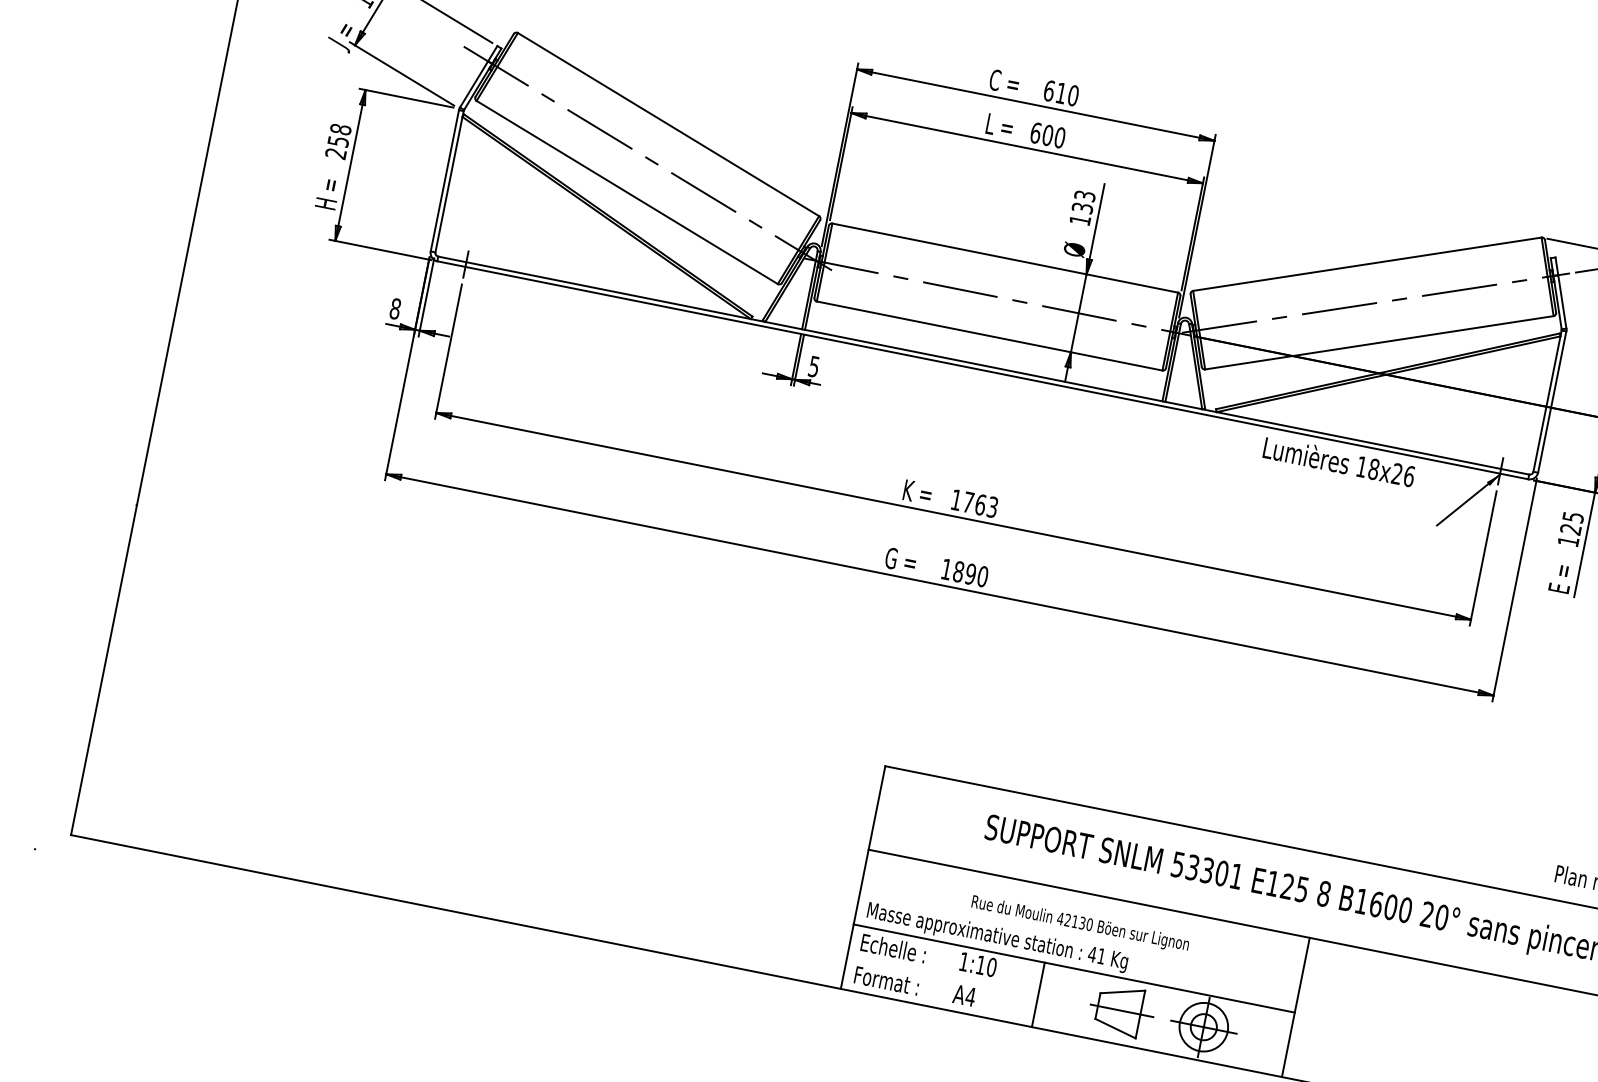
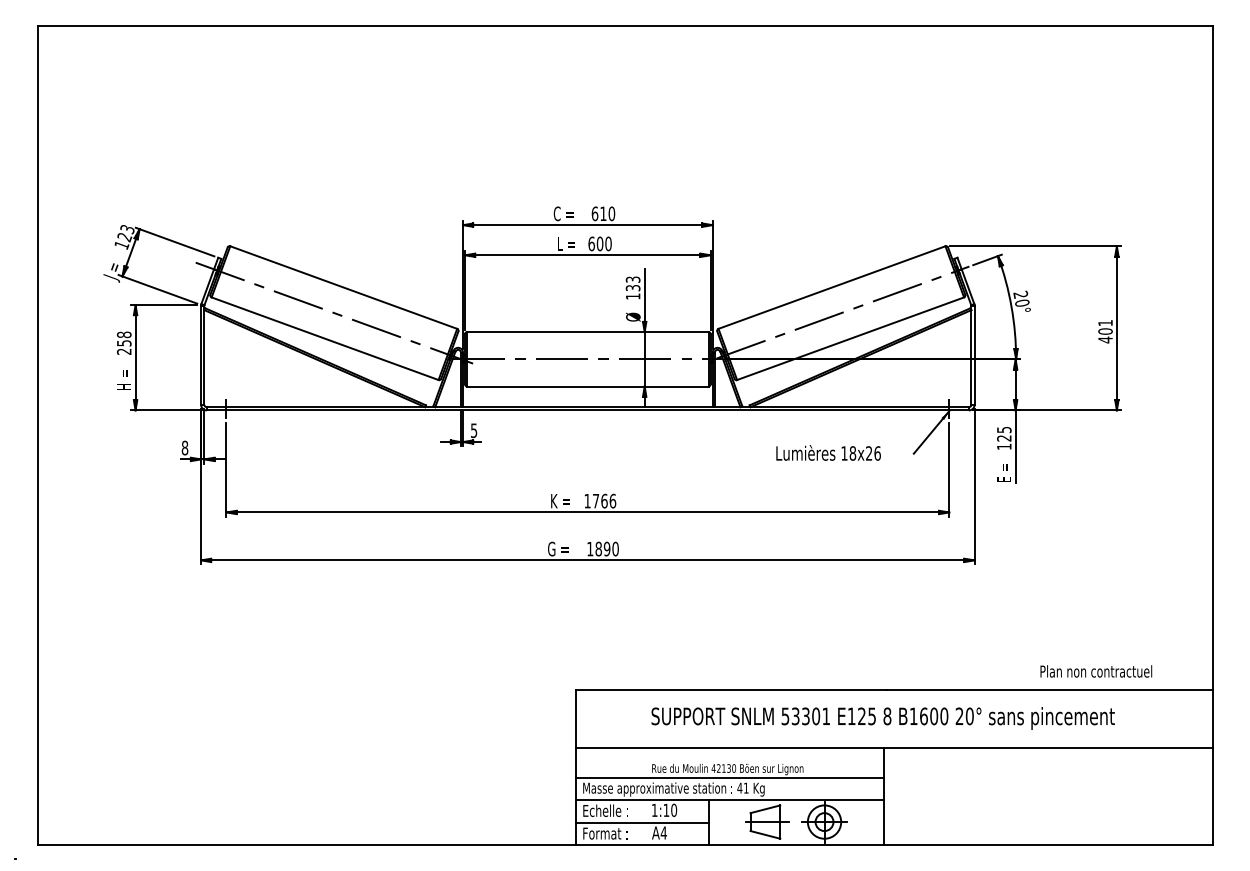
text: (1339, 460) -> (828, 452), moved
text: (992, 506) -> (612, 500), 1763 -> 1766
line: (1080, 936) -> (729, 777), added
line: (943, 975) -> (642, 822), added

